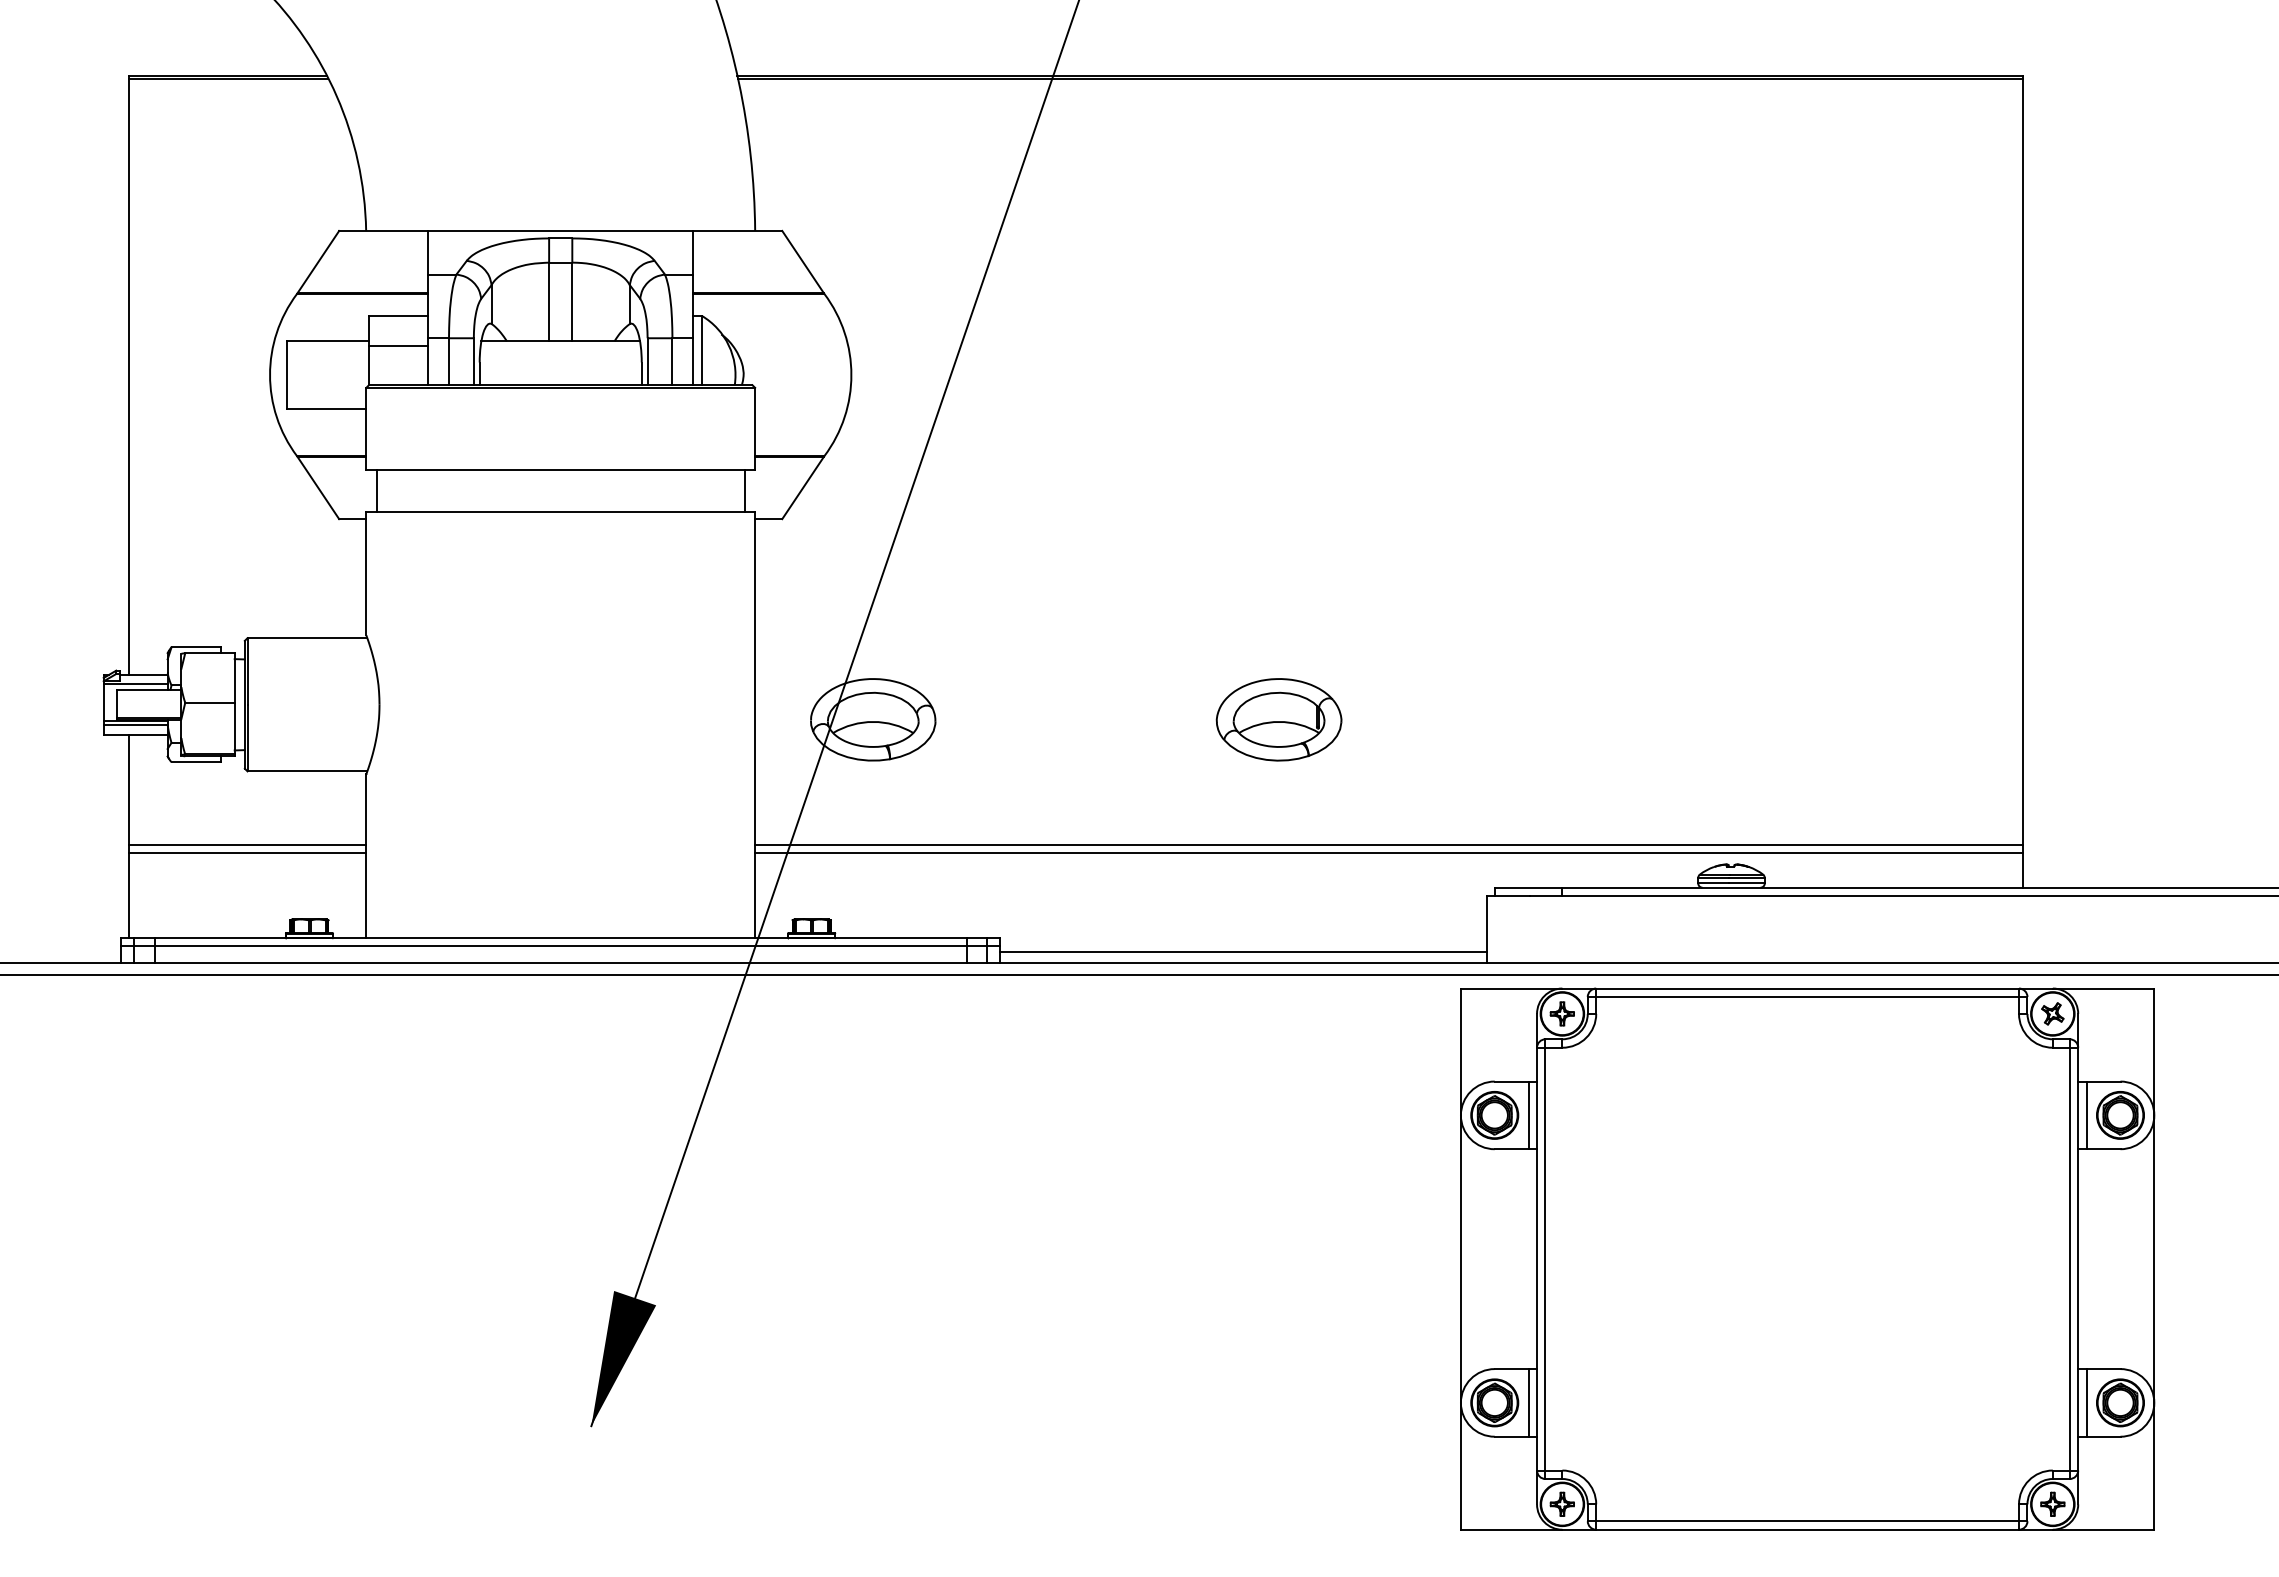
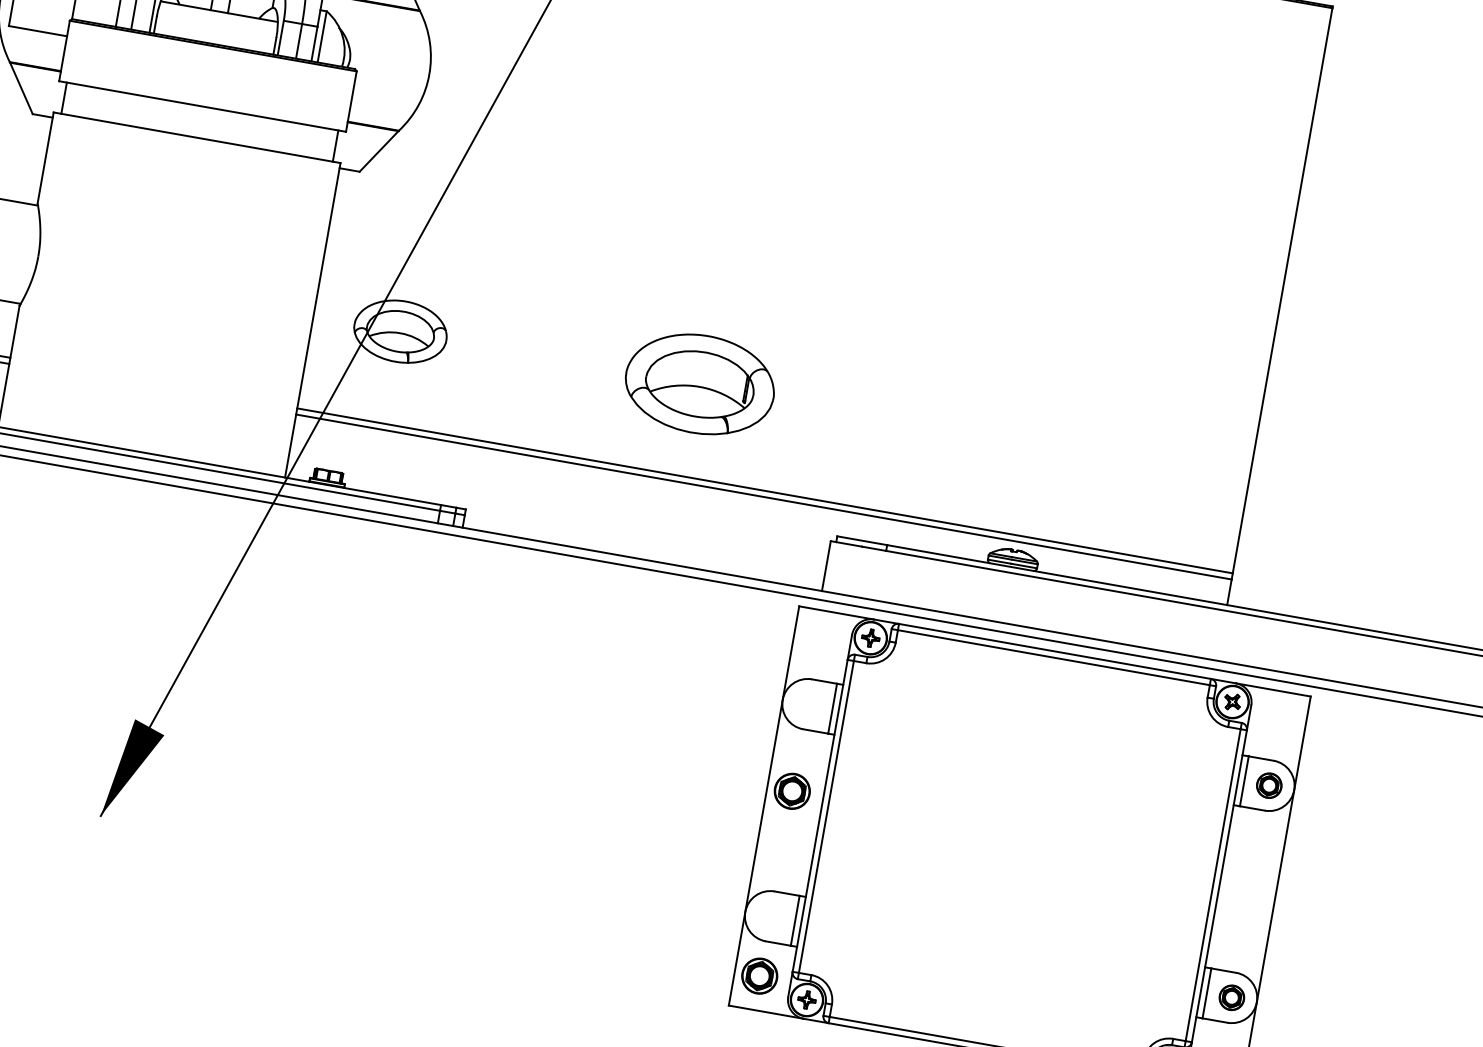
part: (1278, 719) -> (699, 384), size x1.6
line: (1243, 952) -> (643, 551), removed
part: (1494, 1115) -> (792, 791), moved
part: (2120, 1115) -> (1269, 785), size x0.7
part: (1494, 1402) -> (759, 975), moved
part: (2120, 1402) -> (1231, 997), size x0.7

